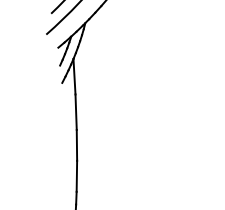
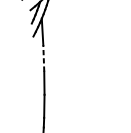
line: (76, 112) -> (44, 58), solid -> dashed

